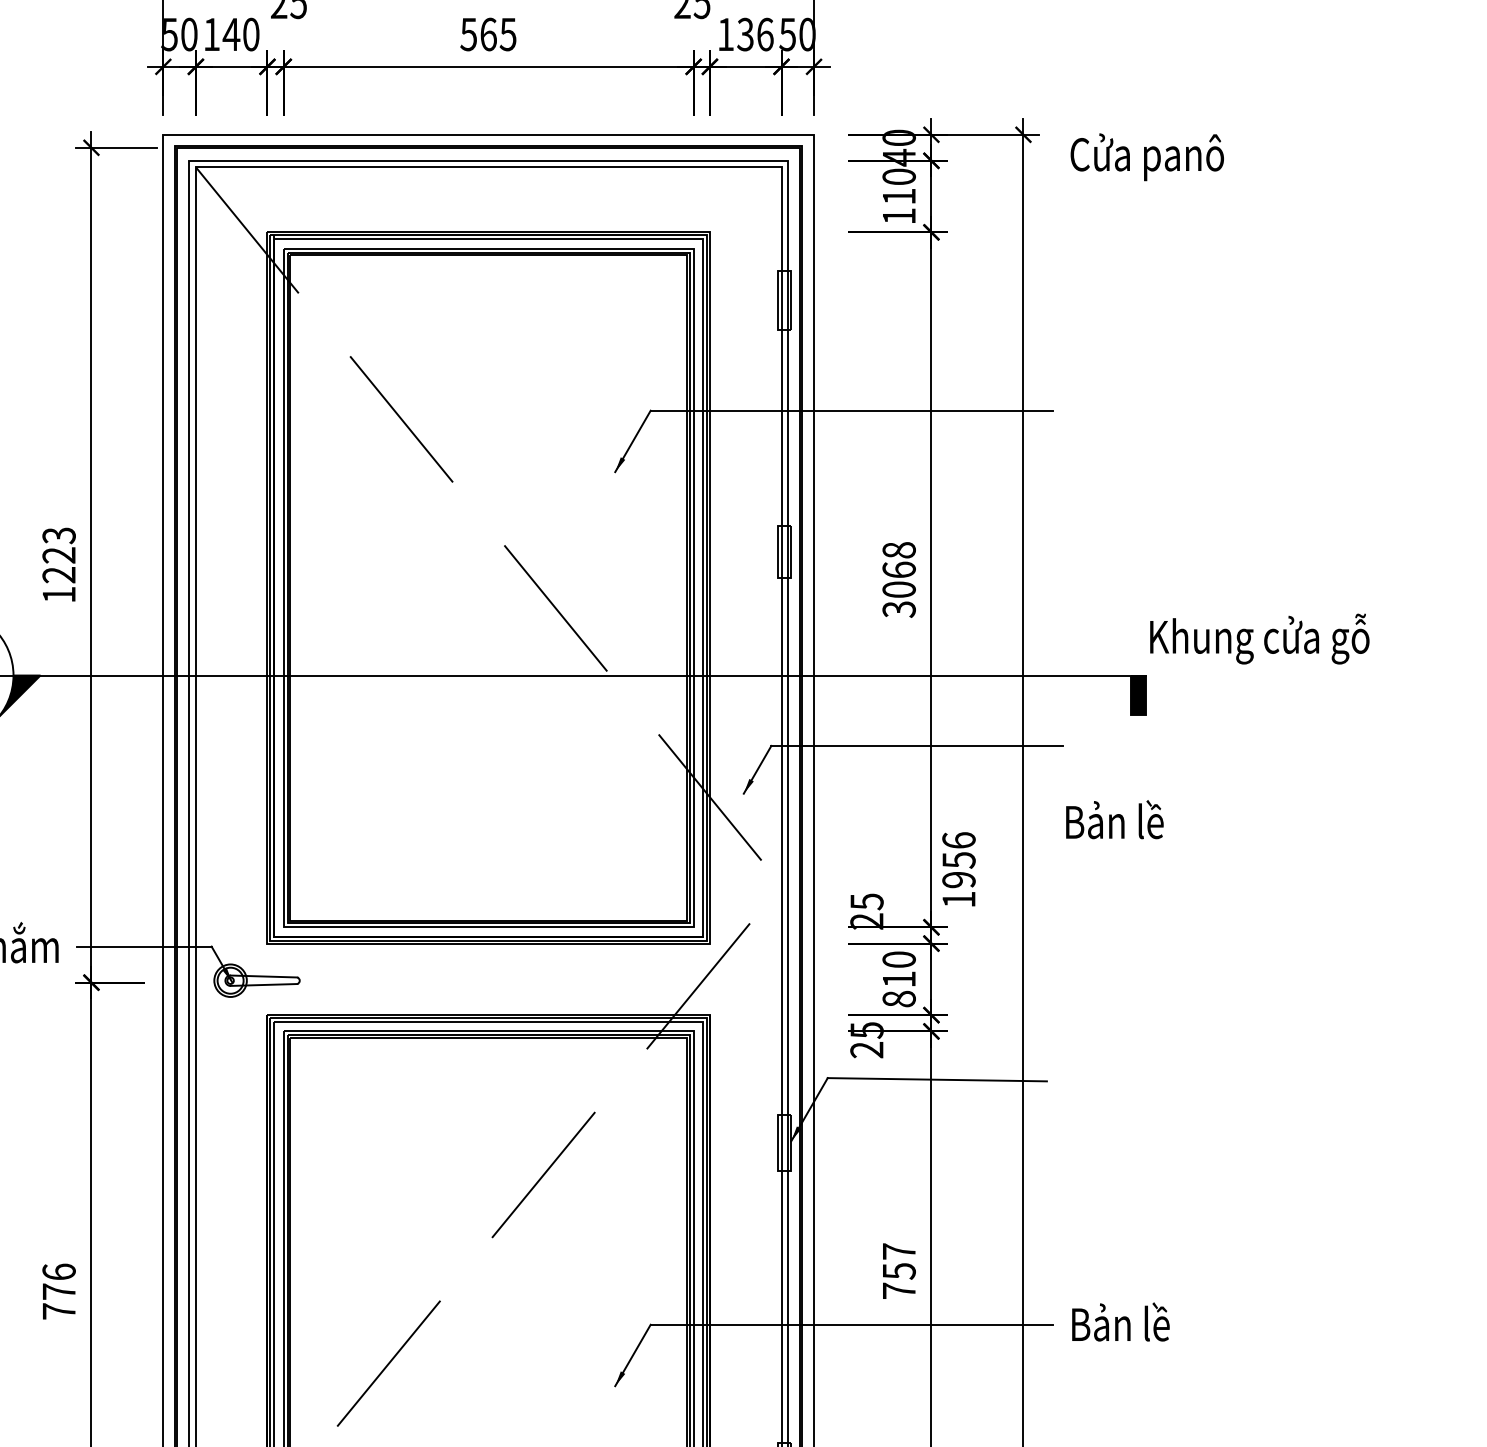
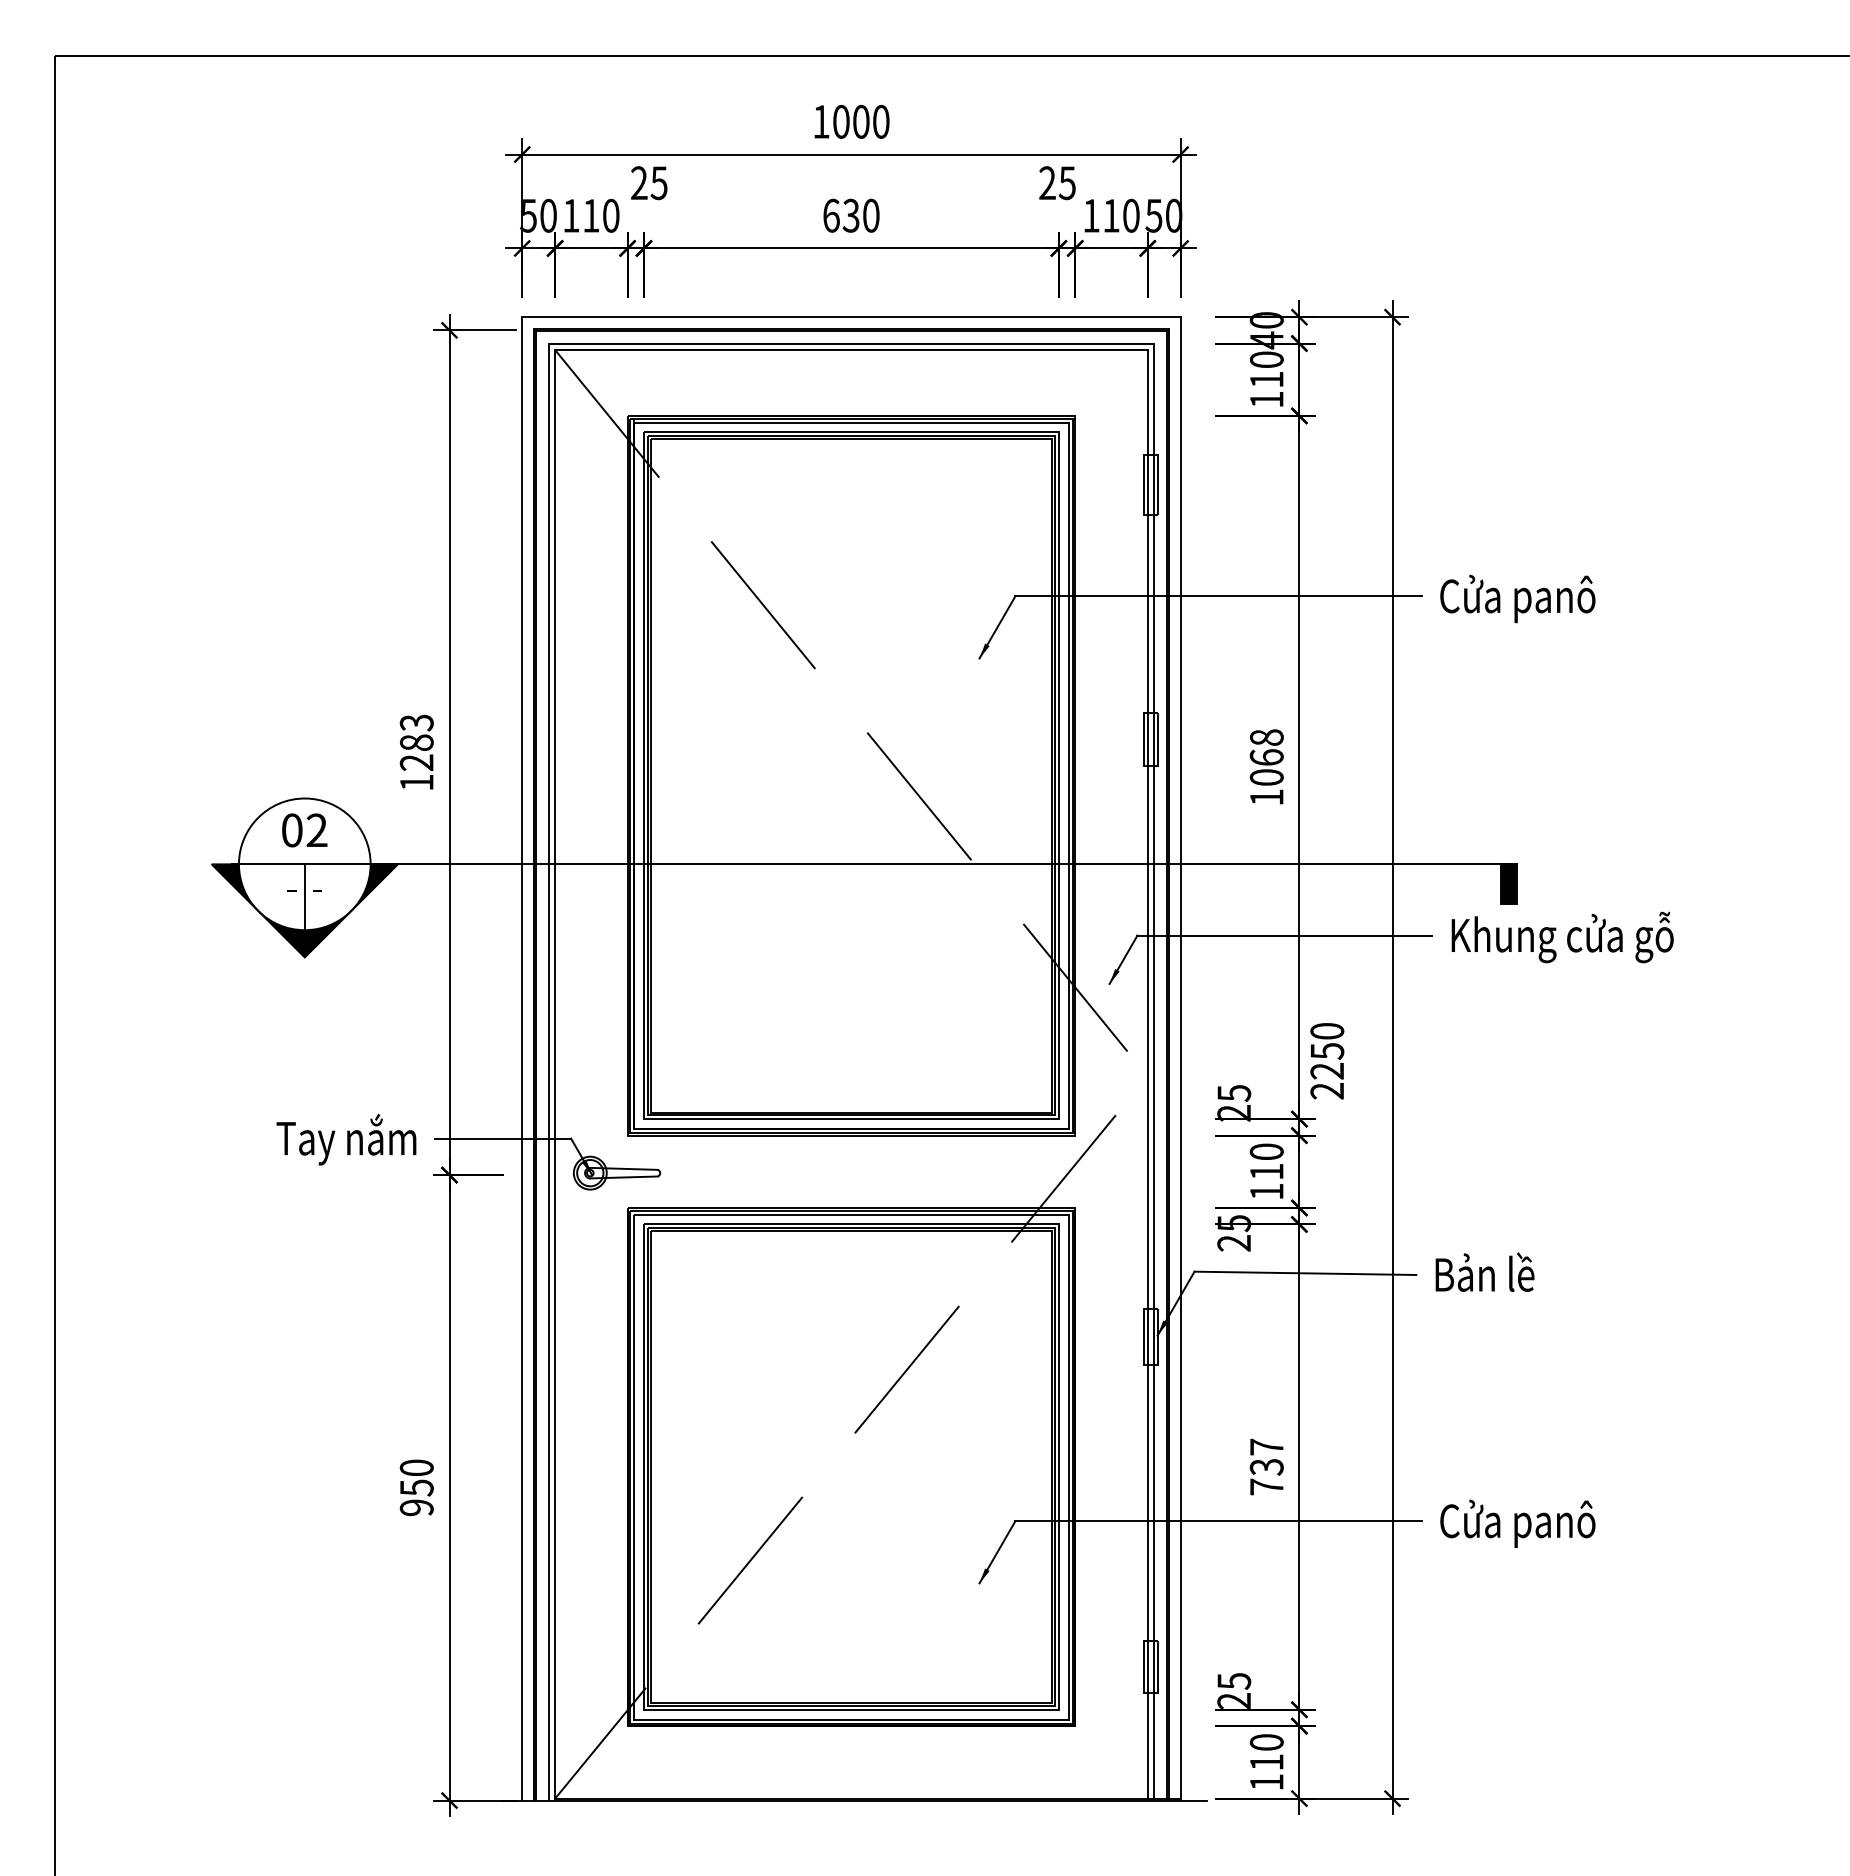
text: (231, 34) -> (591, 215), 140 -> 110
text: (487, 34) -> (850, 215), 565 -> 630
text: (754, 34) -> (1120, 215), 136 -> 110
text: (1146, 156) -> (1517, 598), moved
text: (58, 555) -> (416, 742), 1223 -> 1283
text: (898, 609) -> (1266, 797), 3068 -> 1068
text: (1259, 639) -> (1562, 937), moved
text: (1114, 818) -> (1484, 1271), moved
text: (959, 869) -> (1327, 1060), 1956 -> 2250
text: (898, 998) -> (1266, 1191), 810 -> 110
text: (897, 1271) -> (1265, 1467), 757 -> 737
text: (58, 1291) -> (416, 1487), 776 -> 950
text: (1146, 1325) -> (1517, 1522), Bản lề -> Cửa panô

